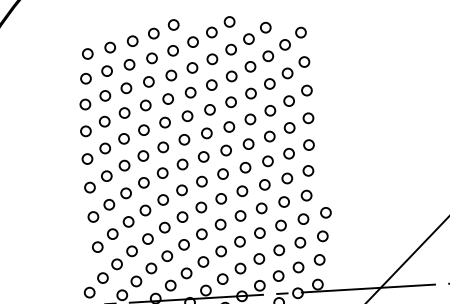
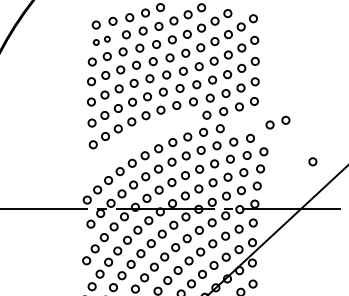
part: (96, 74) -> (101, 40), size x0.7
part: (297, 174) -> (277, 122), moved
part: (160, 209) -> (142, 142), removed
circle: (392, 222) -> (312, 161), added

